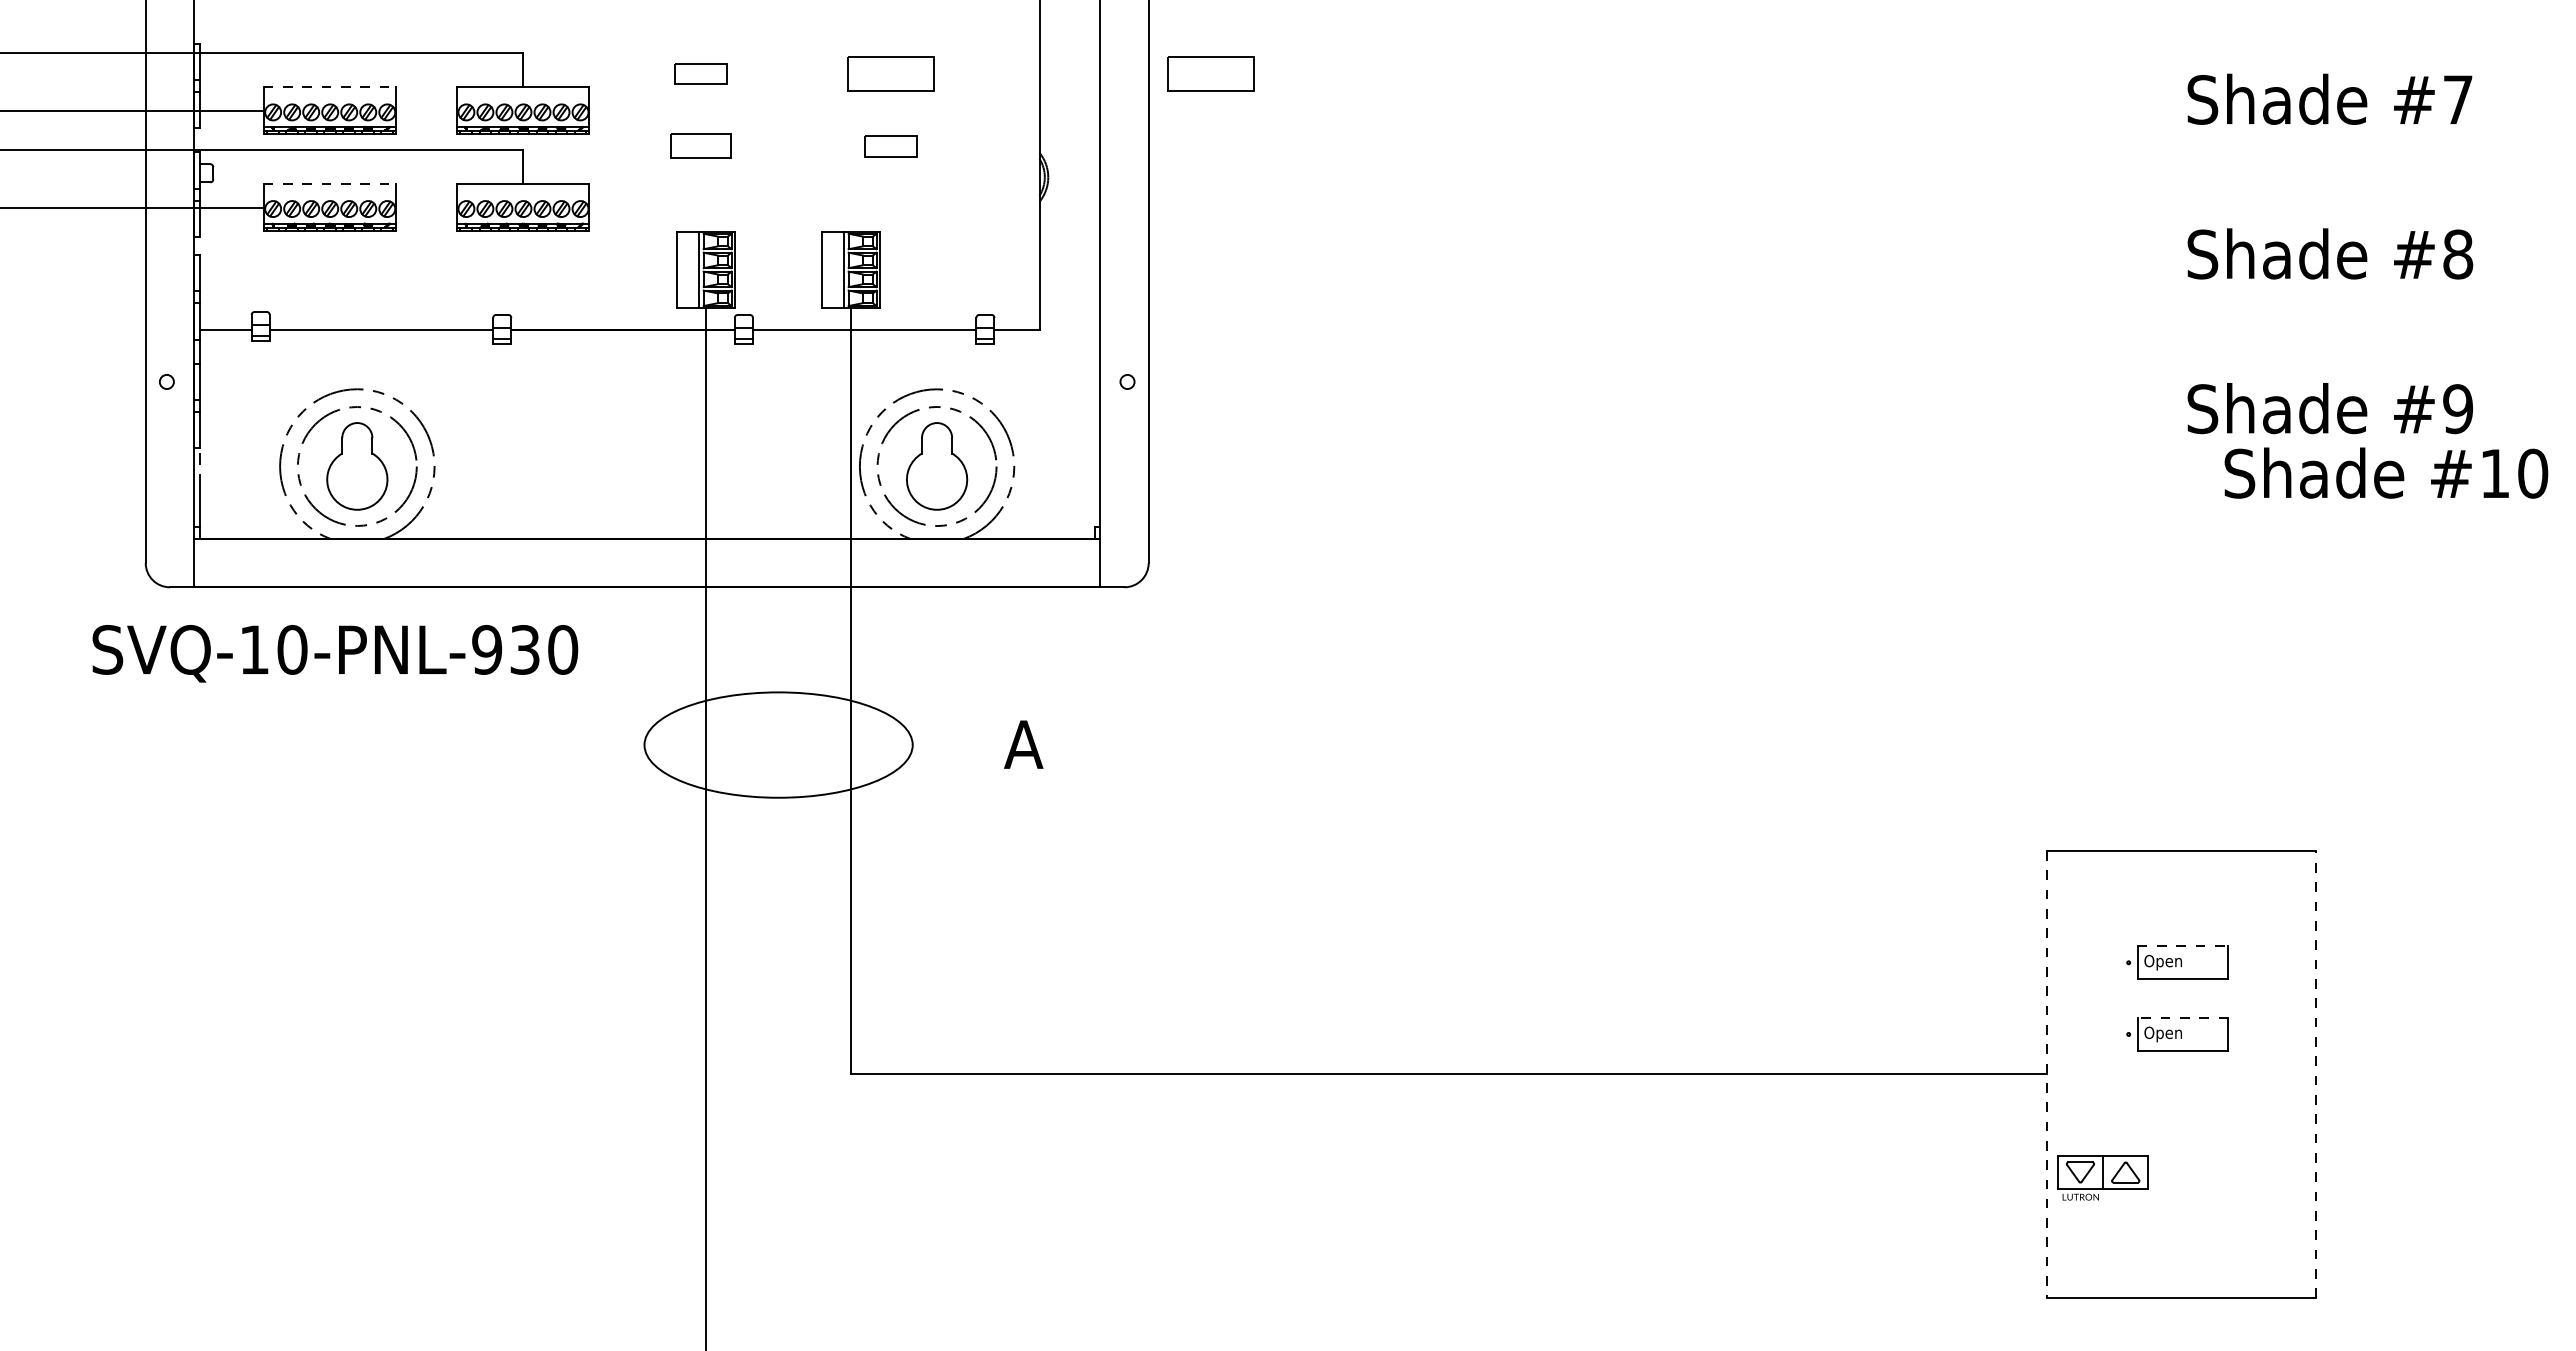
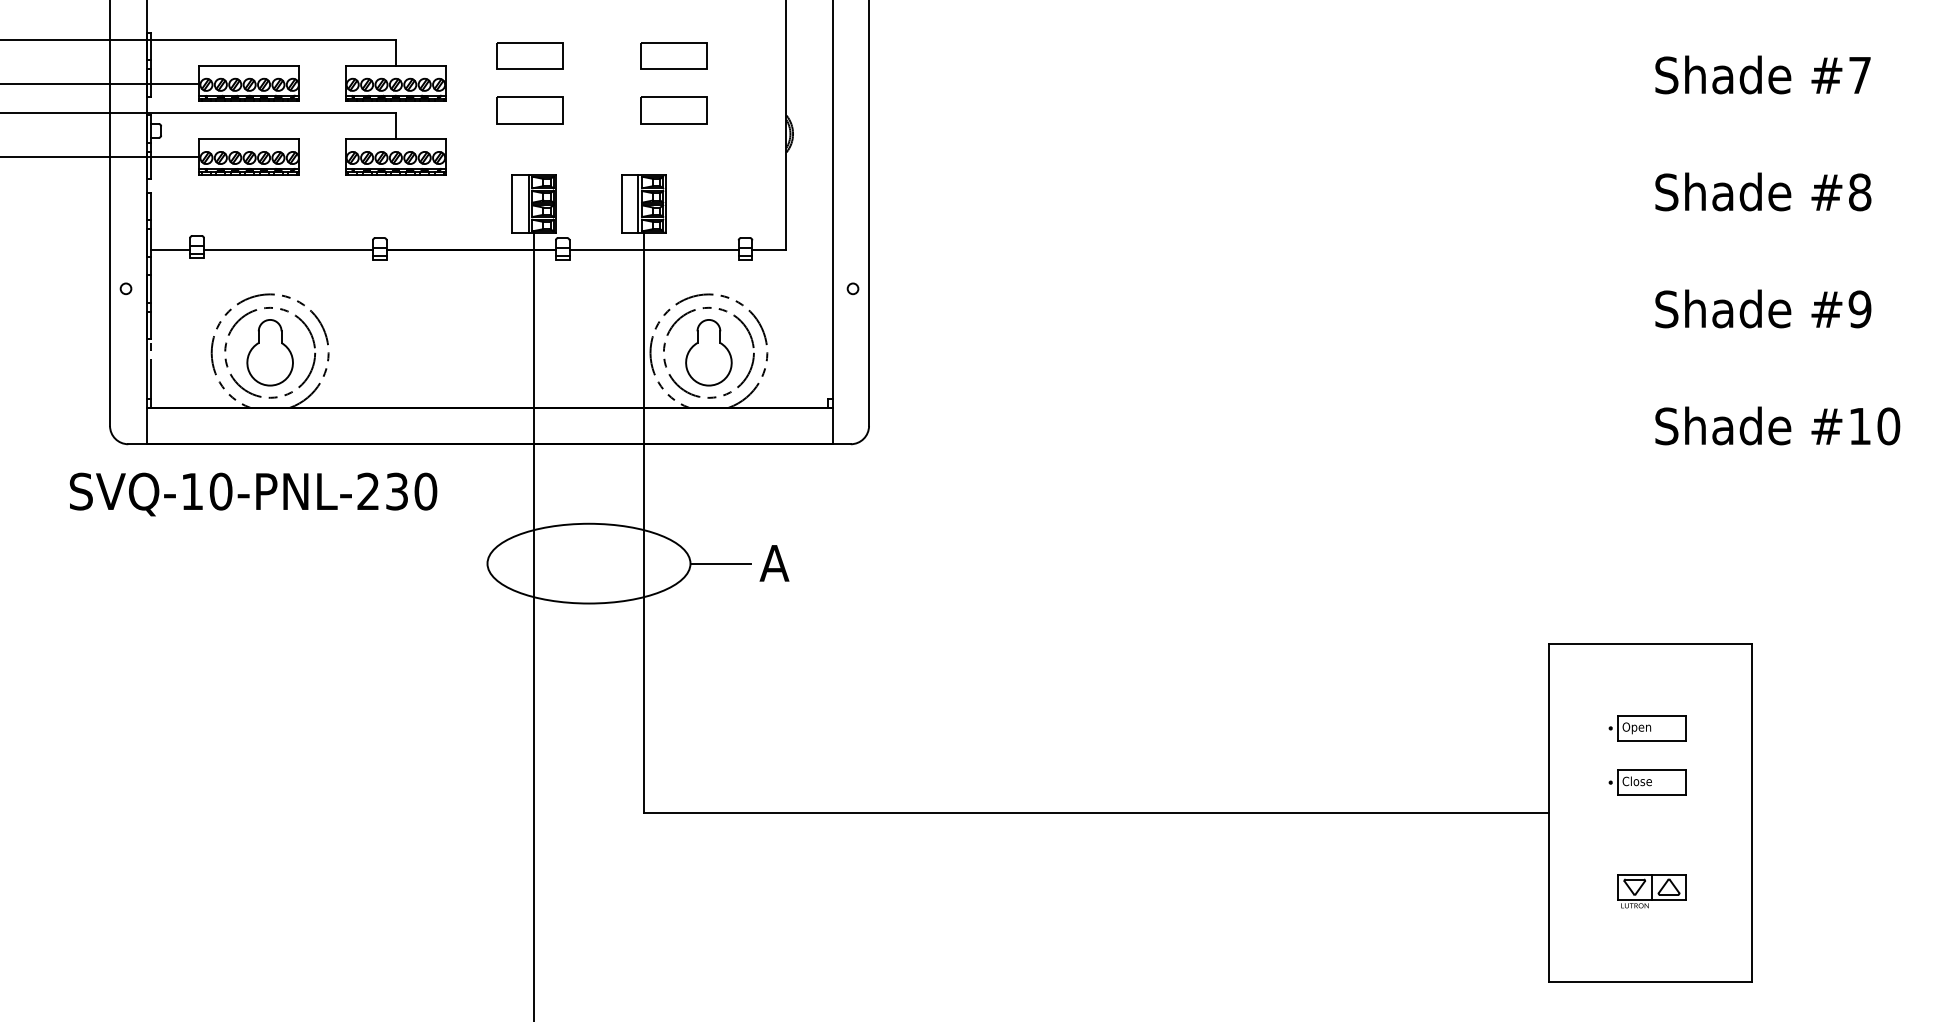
part: (700, 73) -> (529, 55), size x1.67
part: (1210, 73) -> (915, 55), removed
line: (330, 87) -> (249, 66), dashed -> solid
part: (700, 146) -> (529, 110), size x1.43
part: (890, 146) -> (673, 110), size x1.67
line: (330, 184) -> (249, 139), dashed -> solid
text: (2386, 472) -> (1777, 425), moved
text: (487, 649) -> (368, 491), SVQ-10-PNL-930 -> SVQ-10-PNL-230
line: (952, 745) -> (720, 563), added
line: (2183, 946) -> (1652, 716), dashed -> solid
line: (2182, 1017) -> (1651, 769), dashed -> solid
text: (2166, 1034) -> (1639, 782), Open -> Close
line: (2315, 1073) -> (1752, 812), dashed -> solid
line: (2047, 1074) -> (1549, 812), dashed -> solid
part: (2102, 1177) -> (1651, 890), moved

